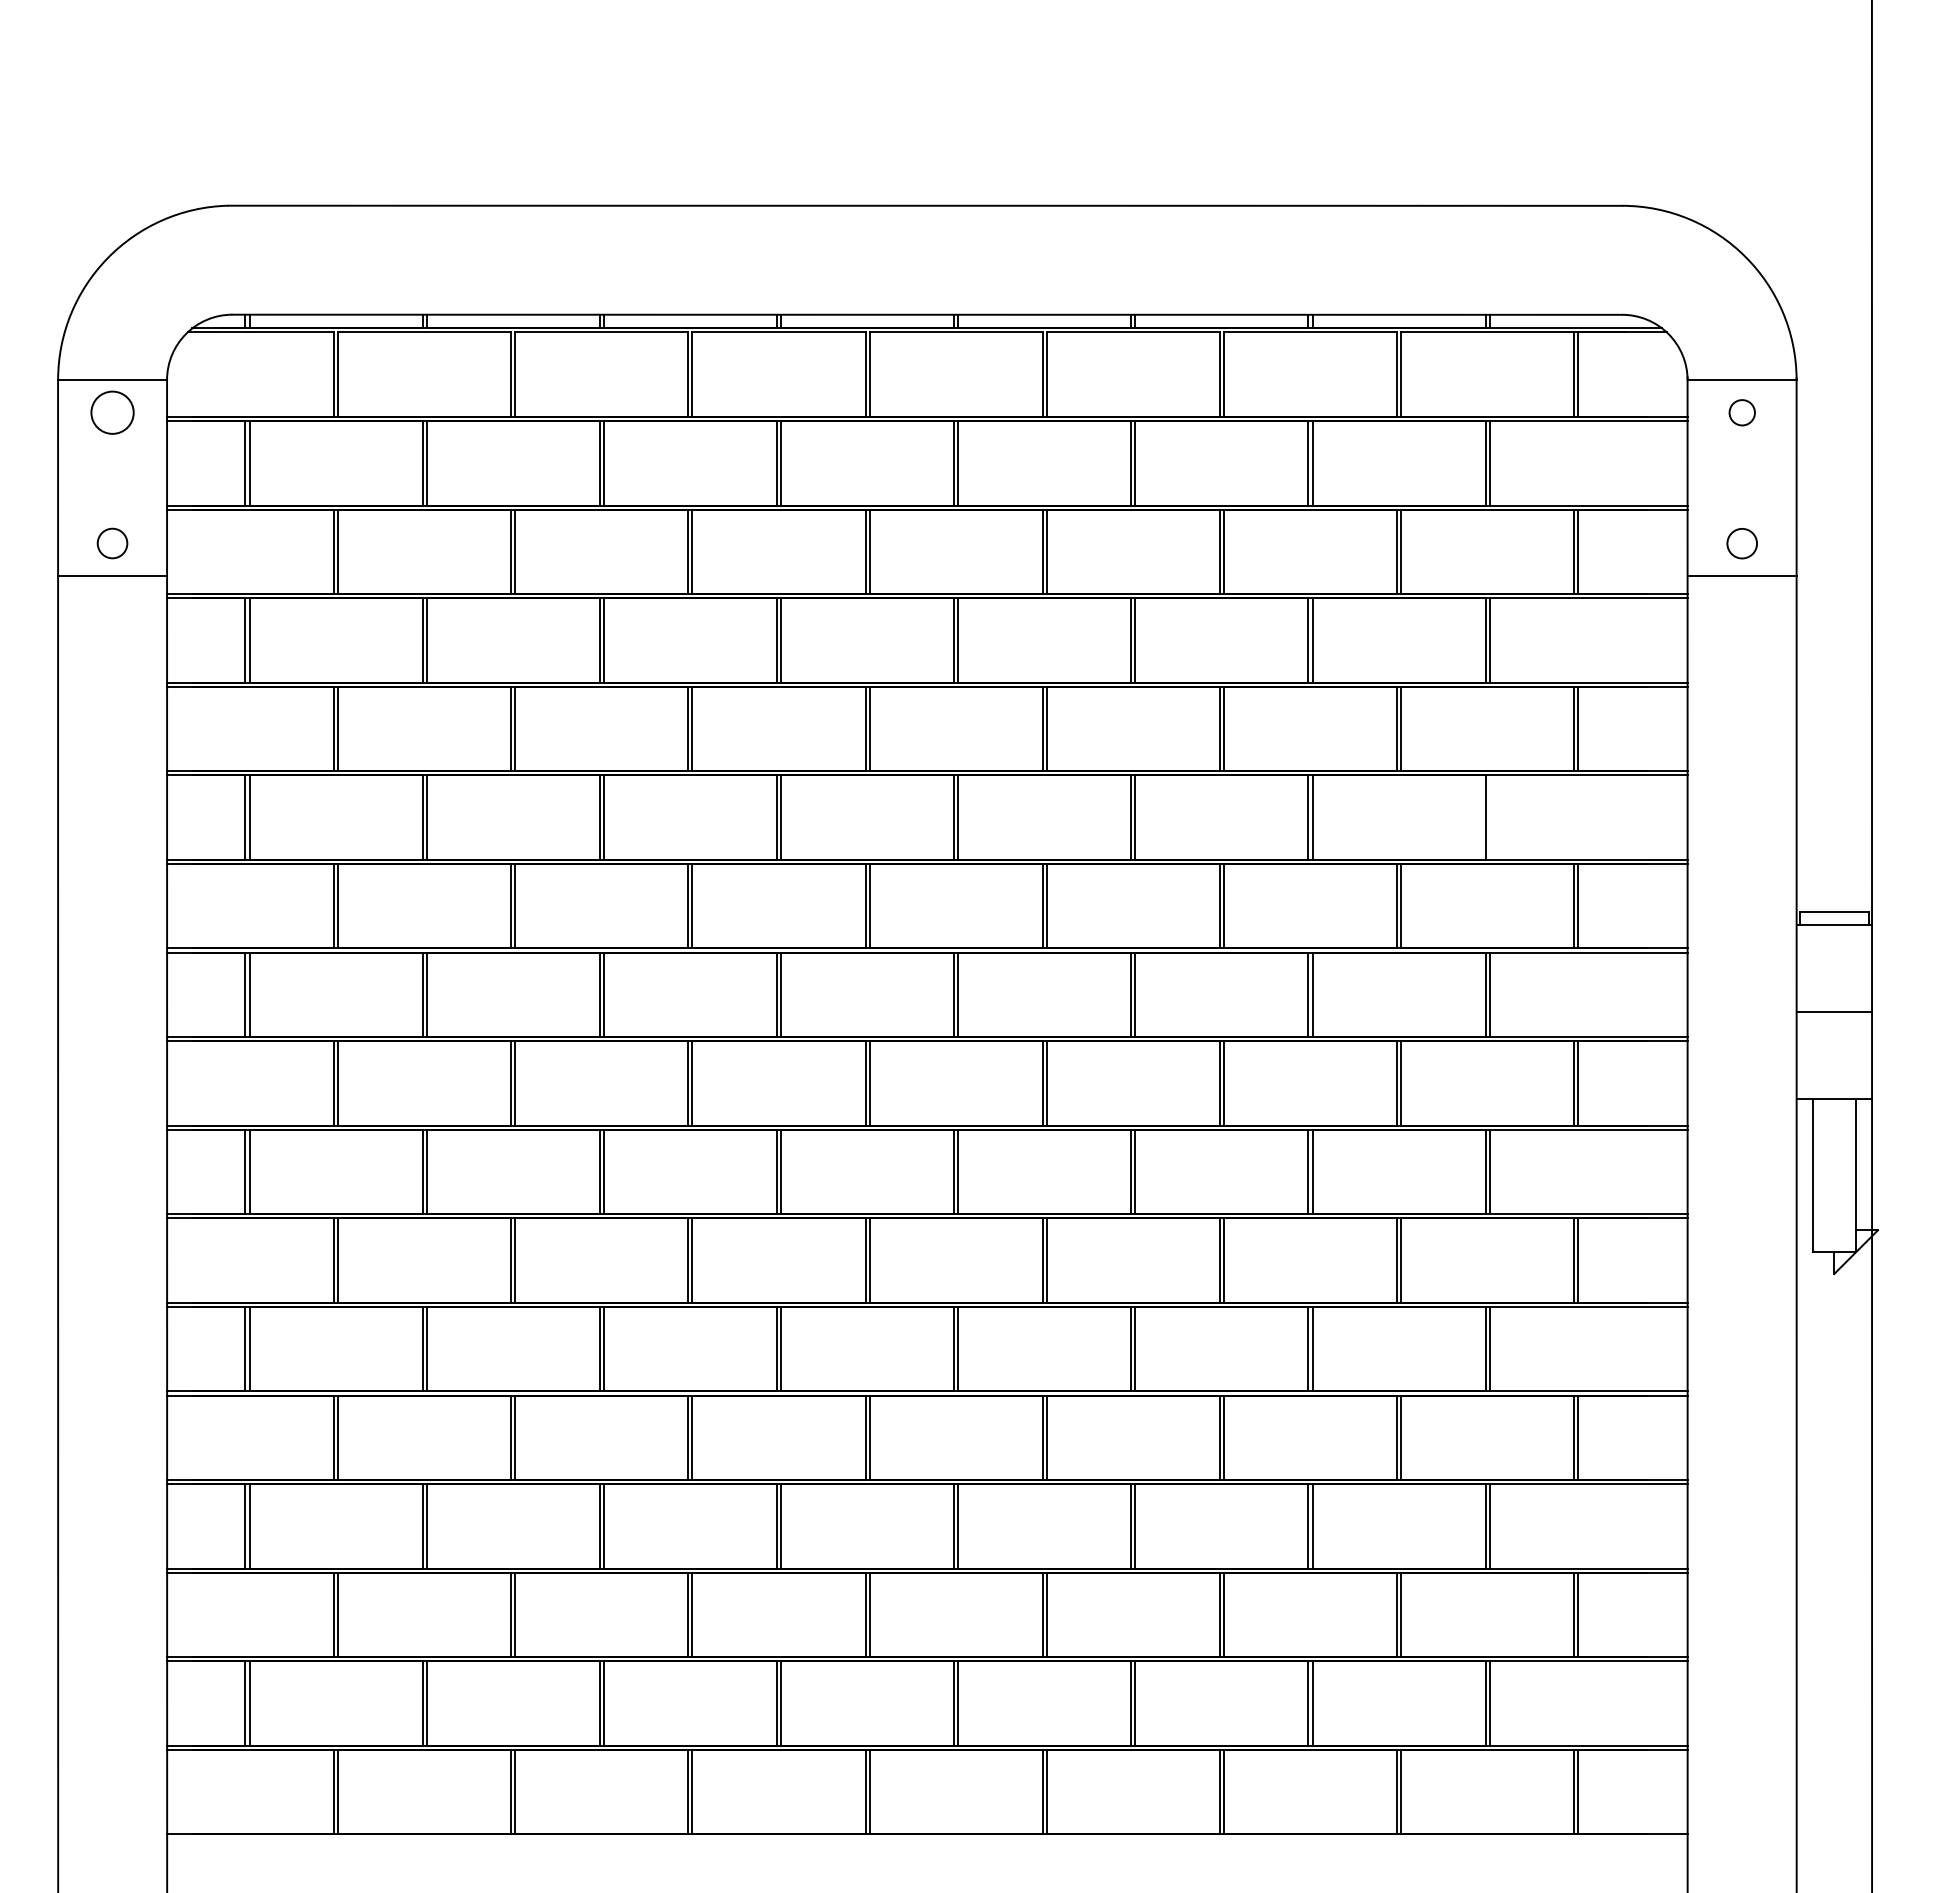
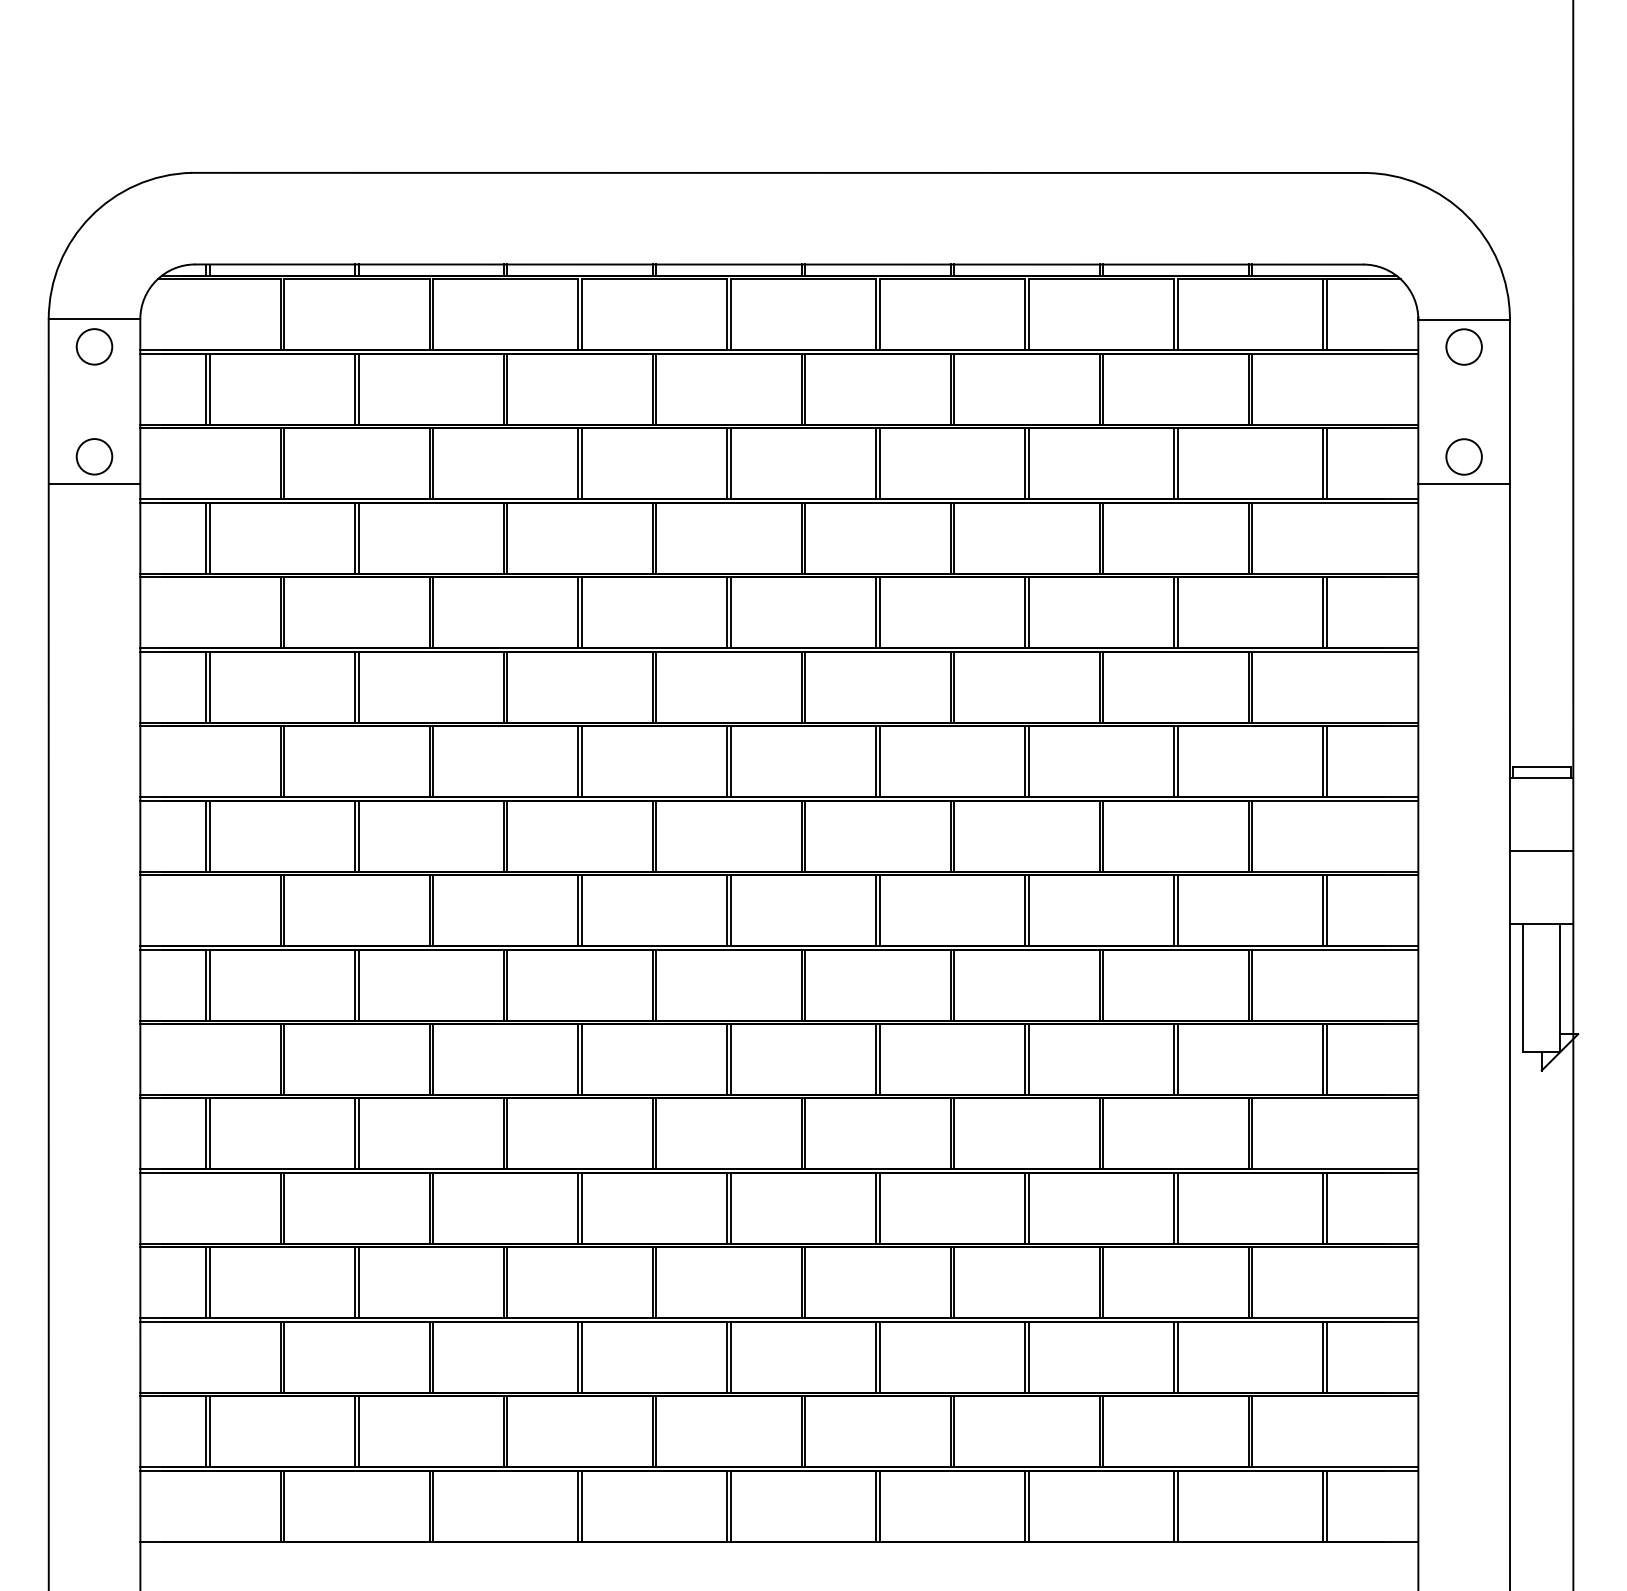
circle: (1742, 412) -> (1464, 346), size x1.67
circle: (112, 543) -> (94, 456), size x1.43
circle: (1742, 543) -> (1464, 456), size x1.43
line: (1489, 817) -> (1251, 687), added

